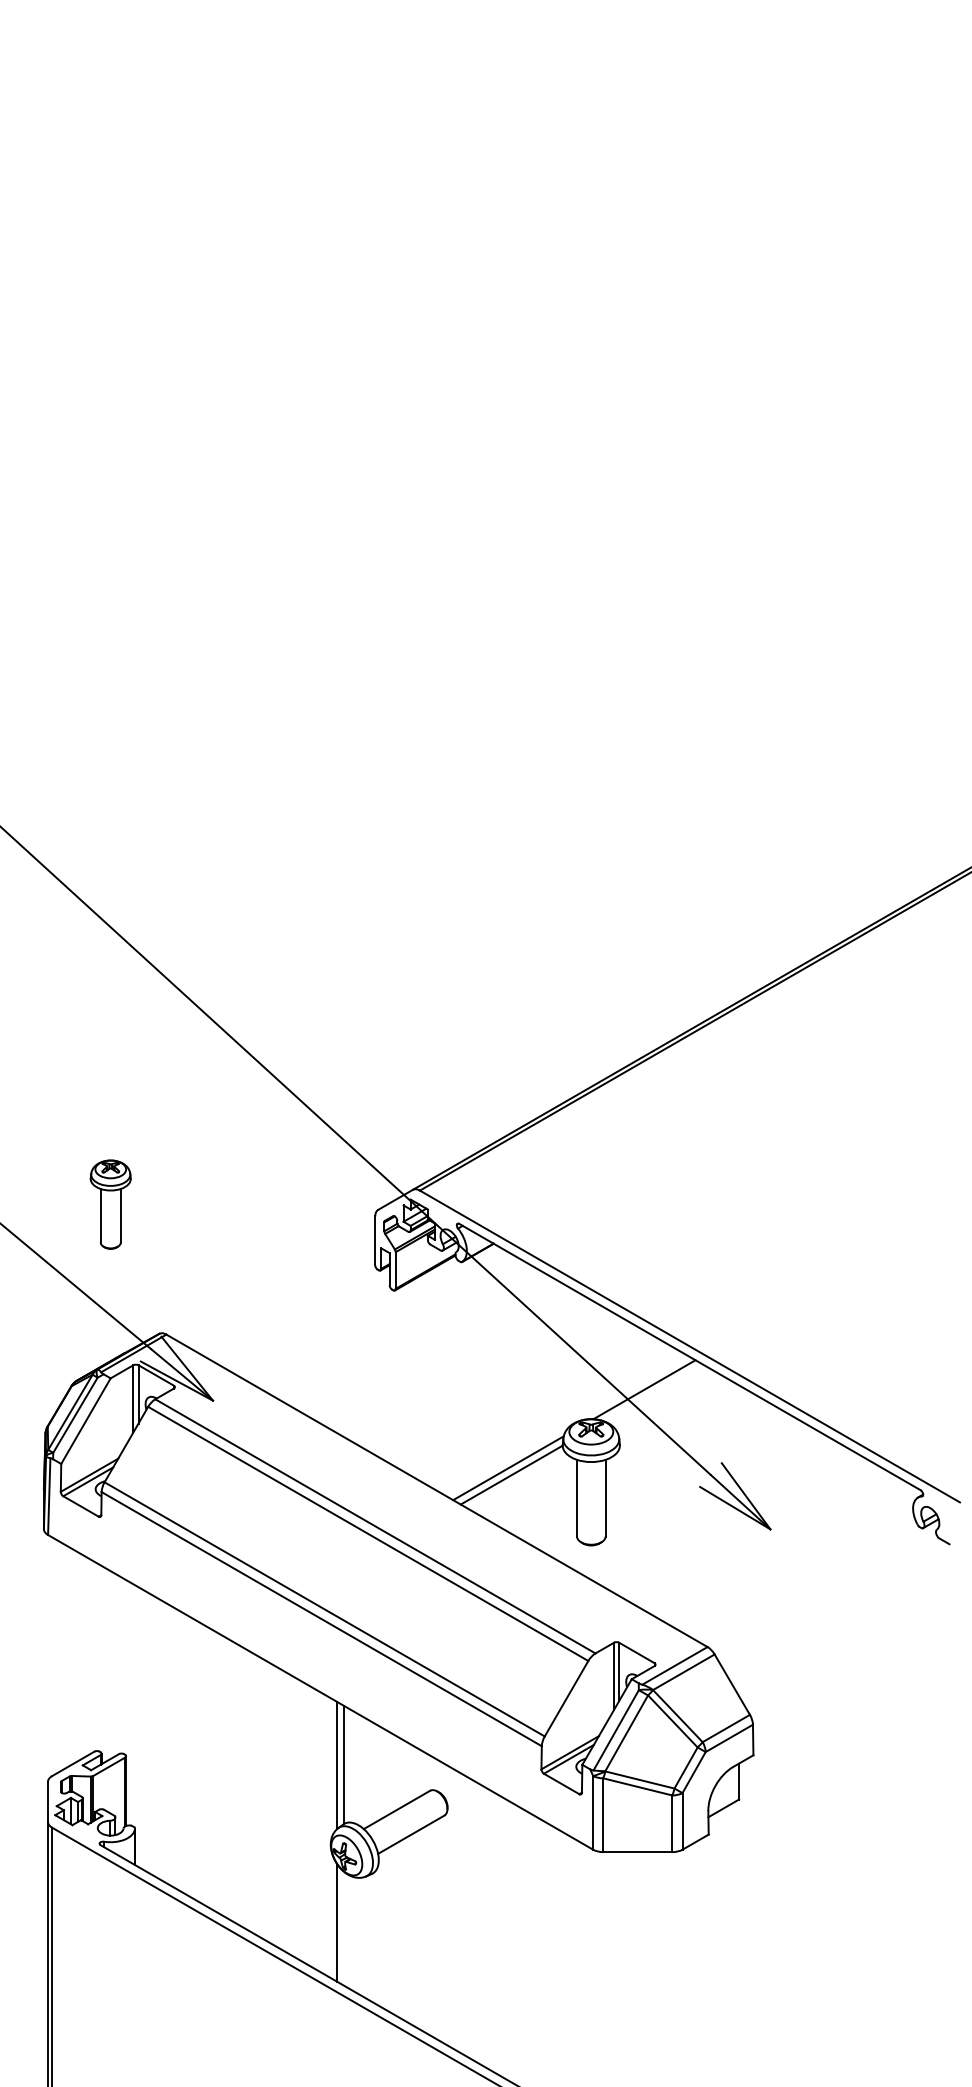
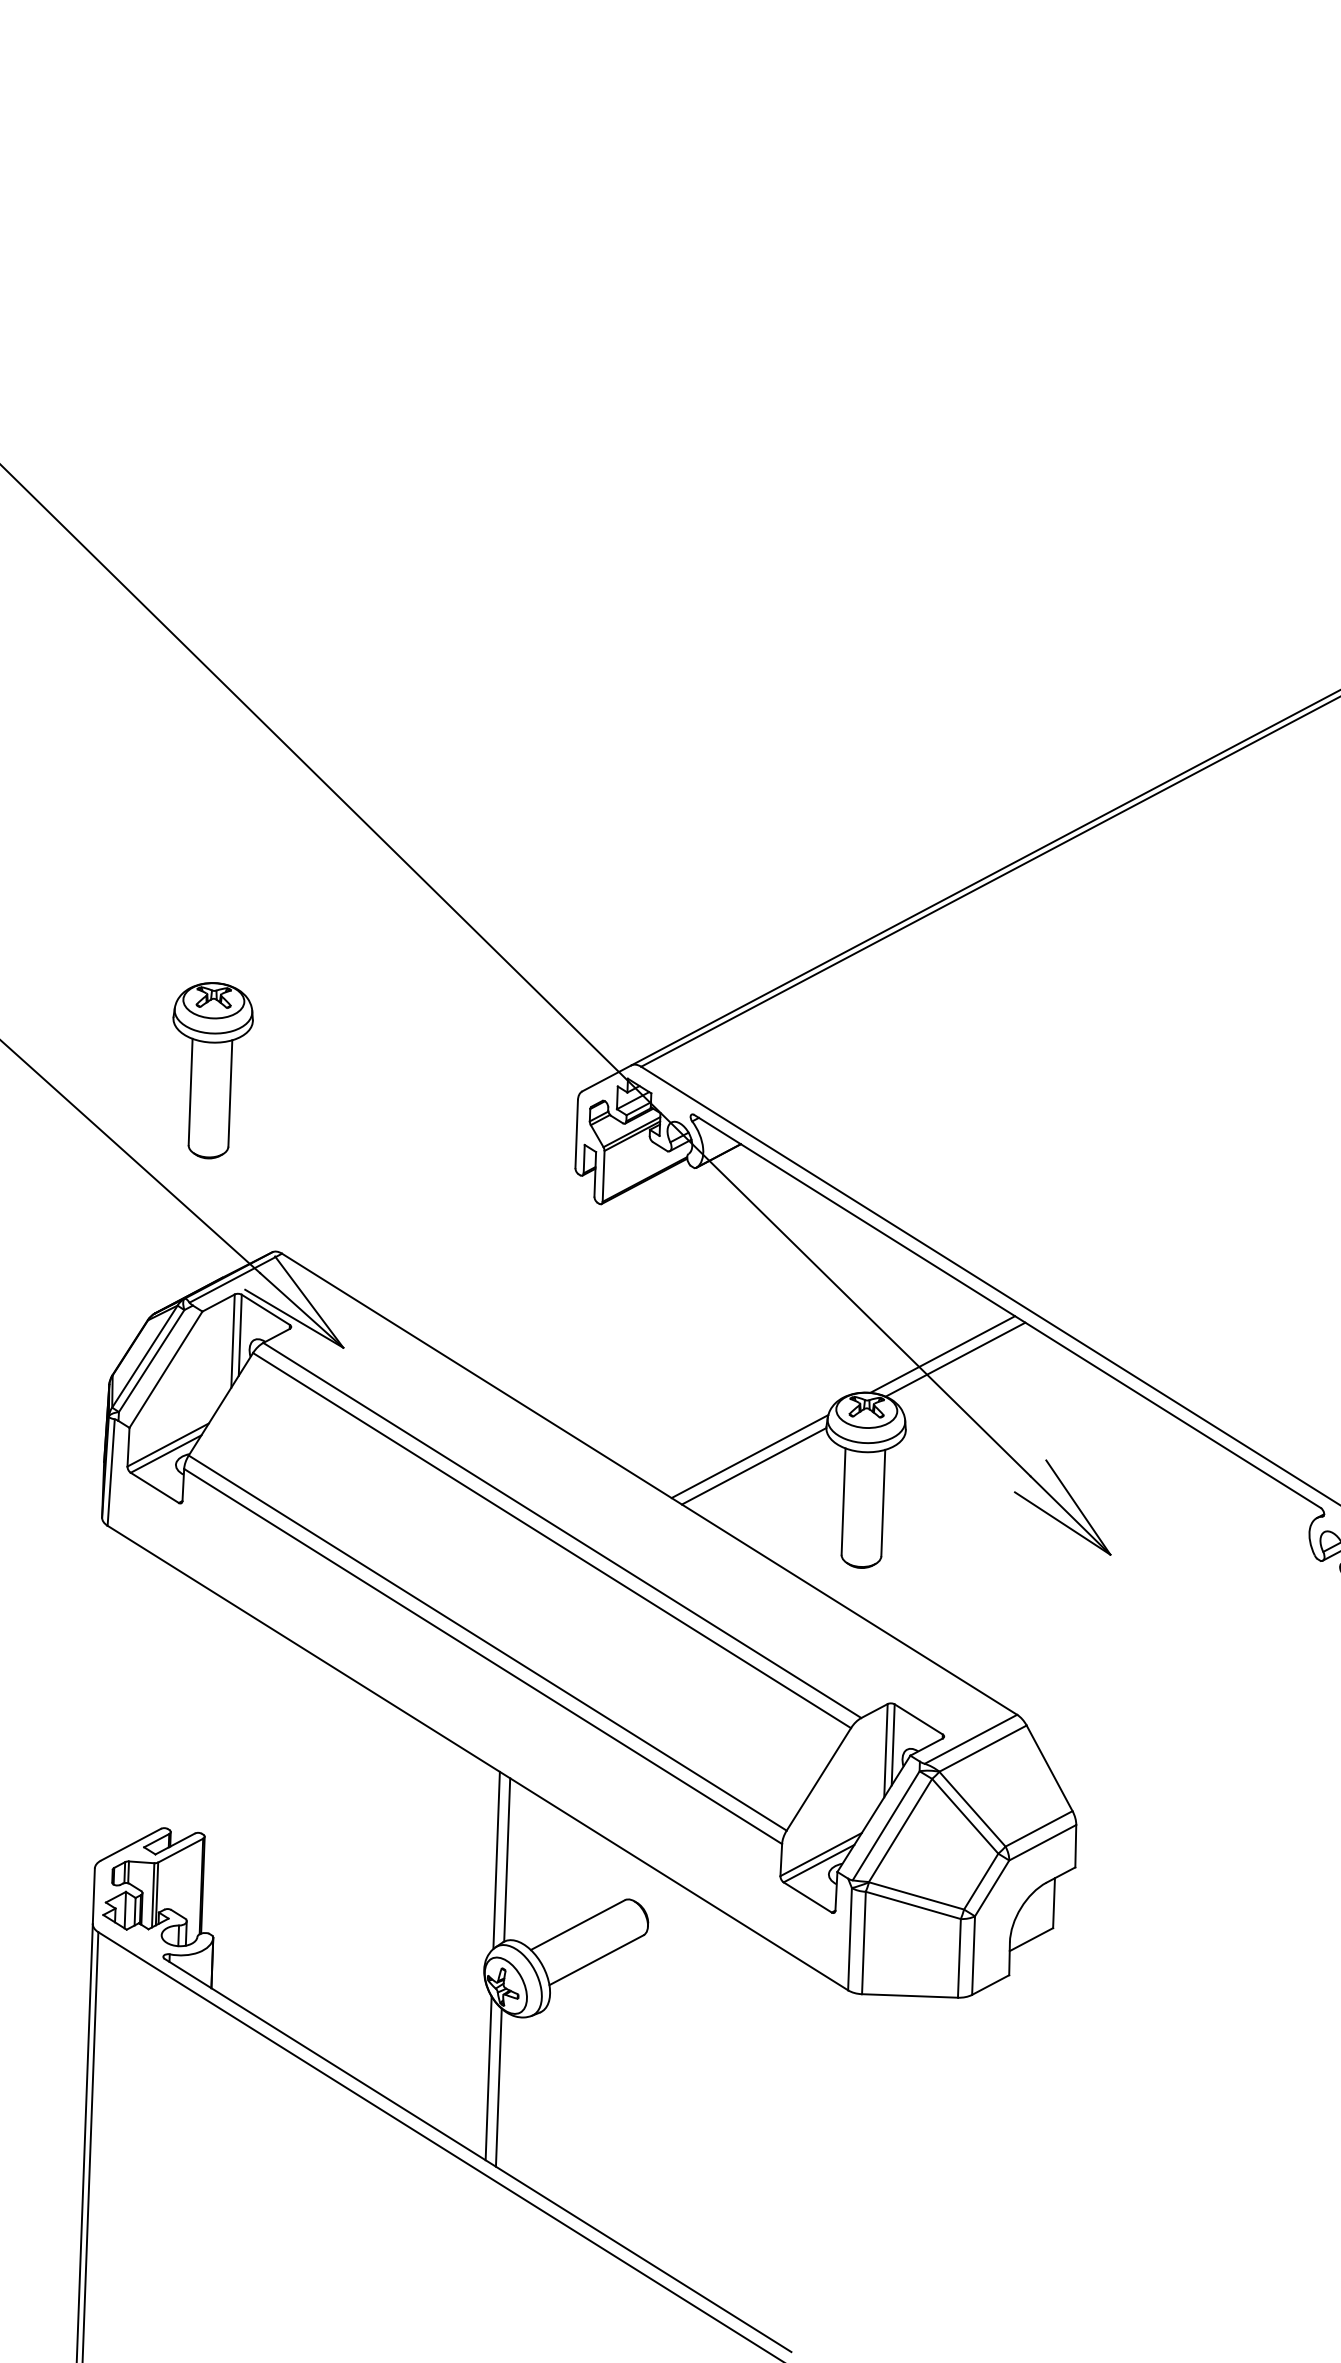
part: (110, 1204) -> (211, 1070), size x1.43
line: (653, 1392) -> (955, 1358), added
line: (344, 1928) -> (498, 2087), added

